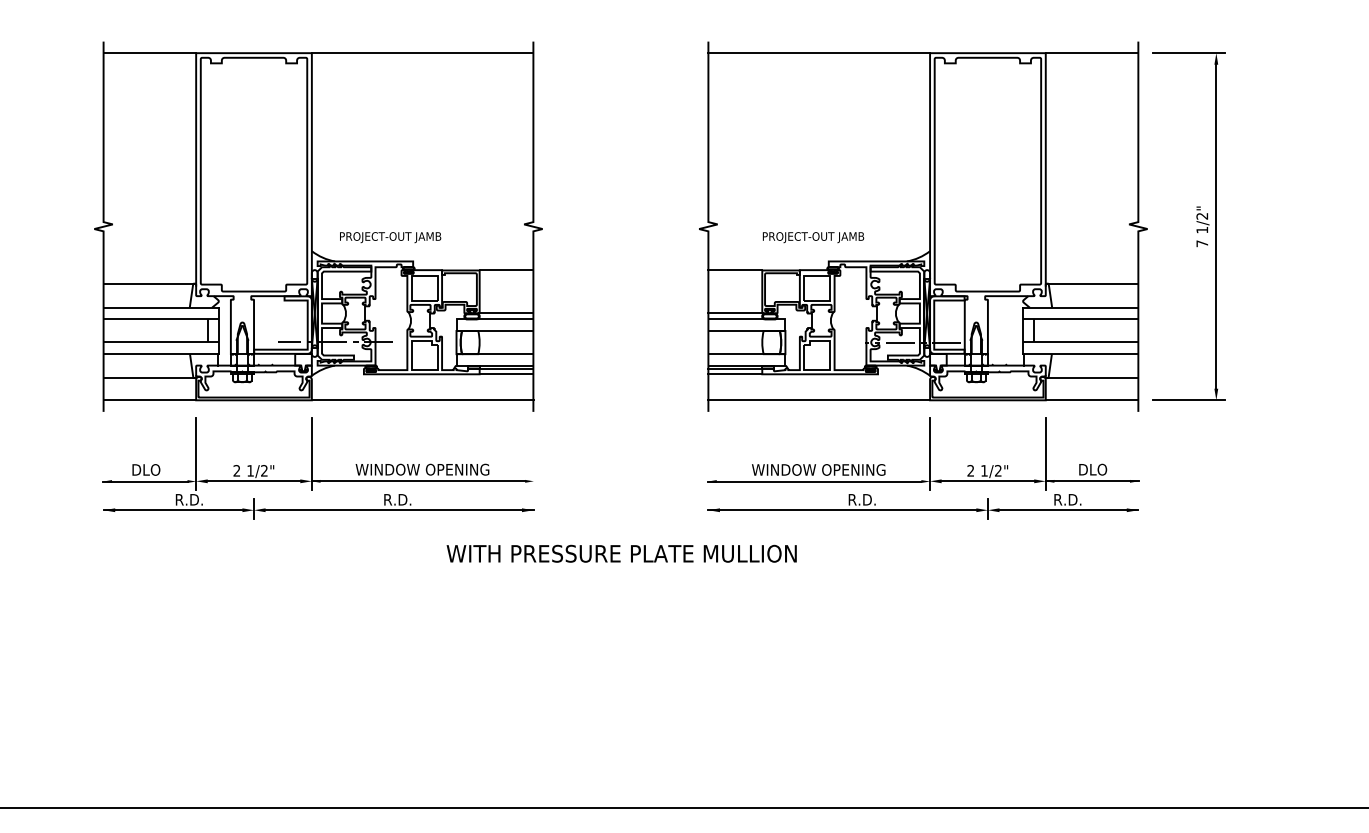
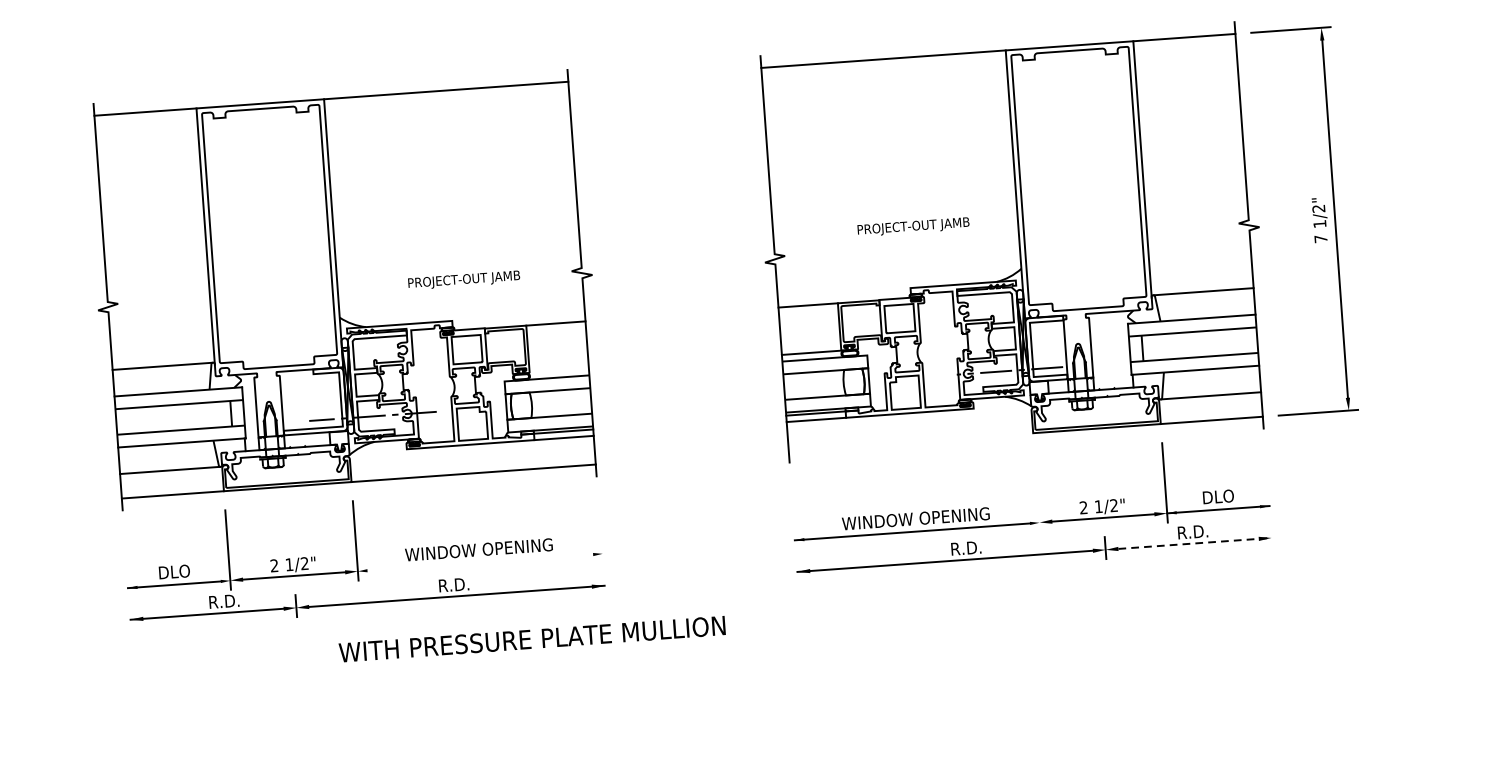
text: (390, 237) -> (464, 280), moved
text: (813, 237) -> (913, 226), moved
line: (505, 313) -> (558, 371), removed
line: (819, 400) -> (911, 442), removed
line: (930, 453) -> (1037, 491), removed
line: (418, 481) -> (475, 563), removed
line: (1069, 510) -> (1195, 543), solid -> dashed
text: (621, 553) -> (531, 638), moved

